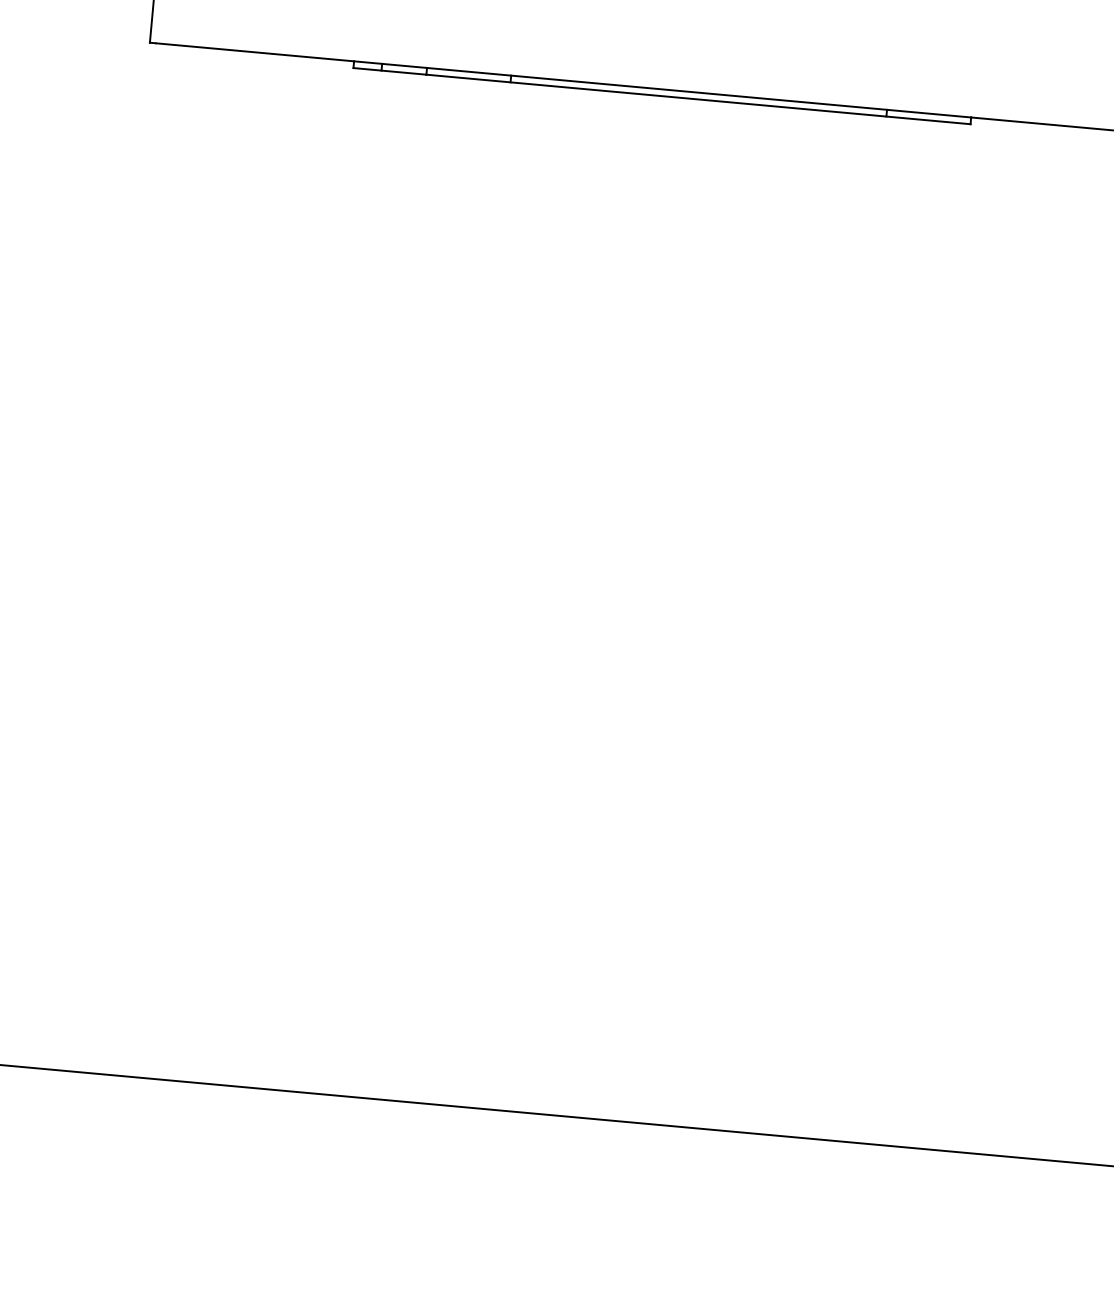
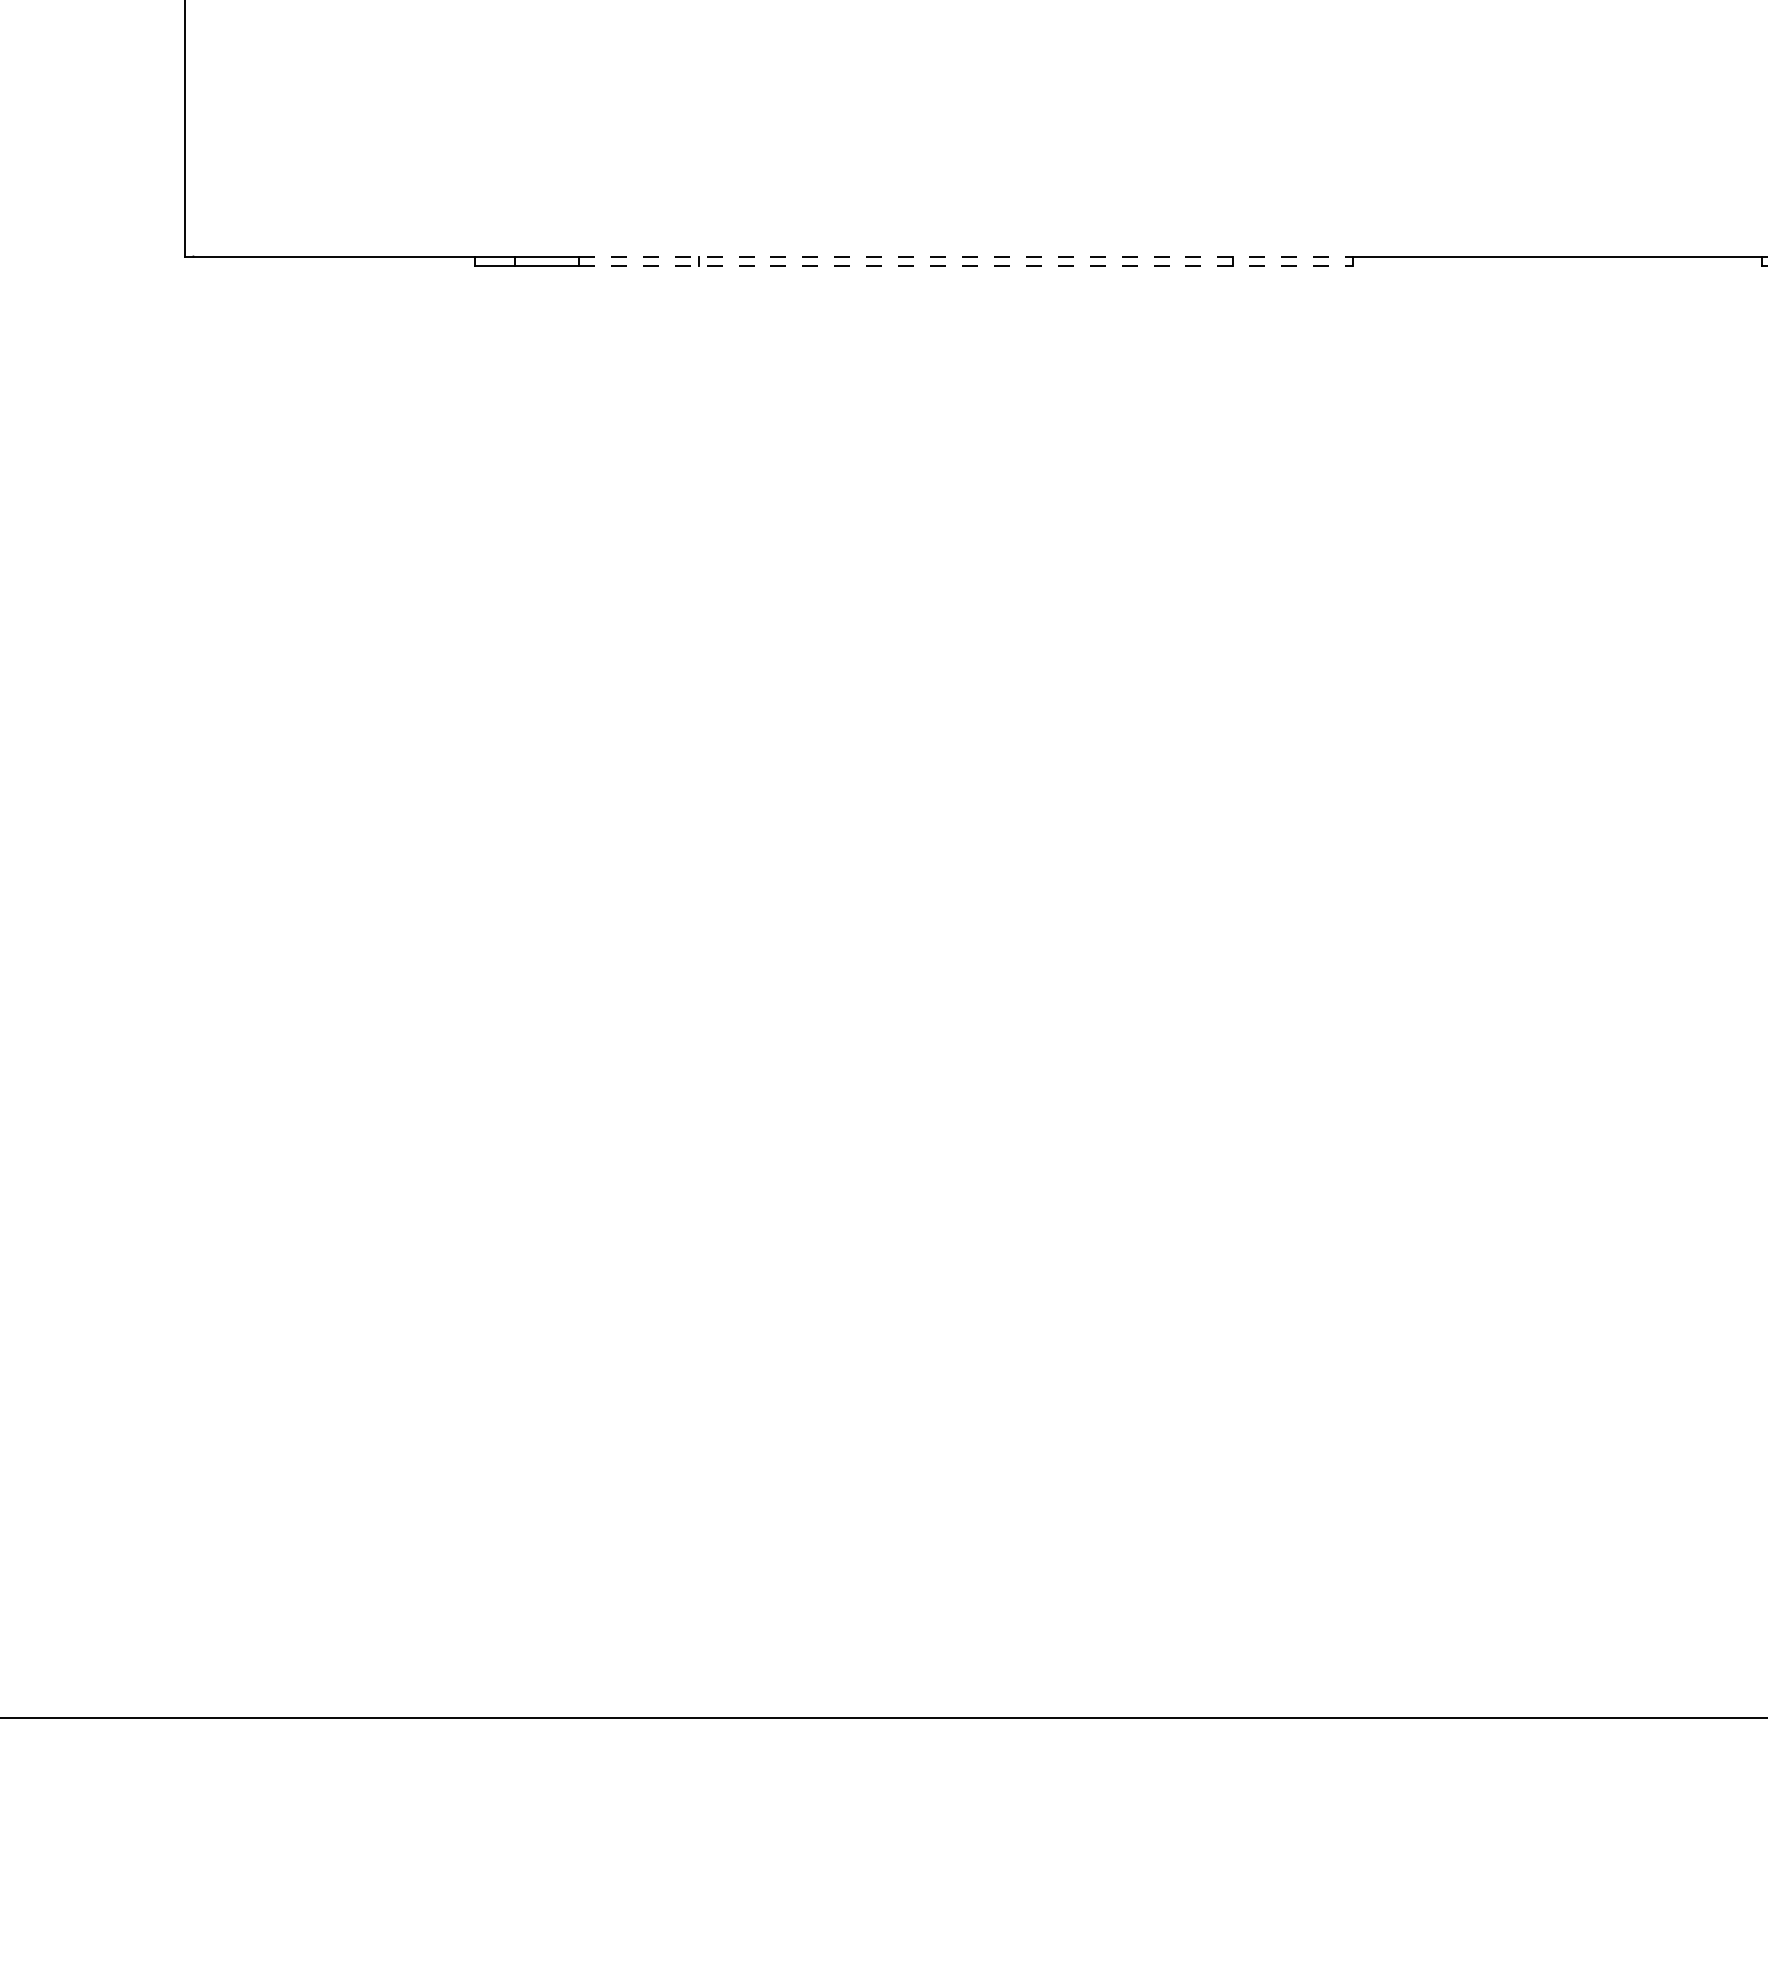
line: (699, 92) -> (966, 256), solid -> dashed
line: (698, 99) -> (966, 266), solid -> dashed

